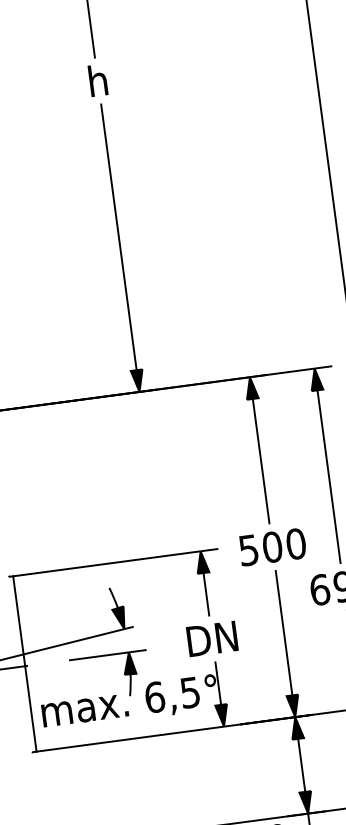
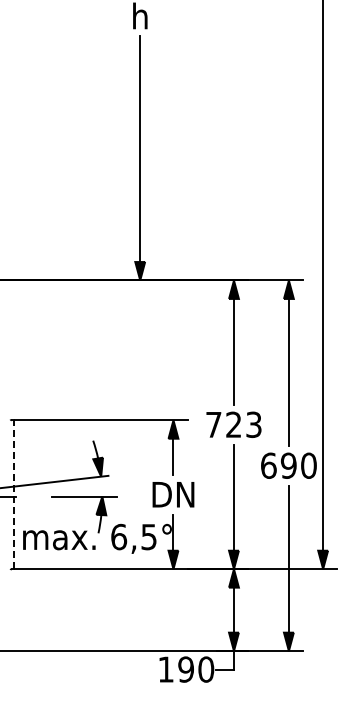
text: (271, 546) -> (233, 424), 500 -> 723
line: (25, 663) -> (14, 494), solid -> dashed

